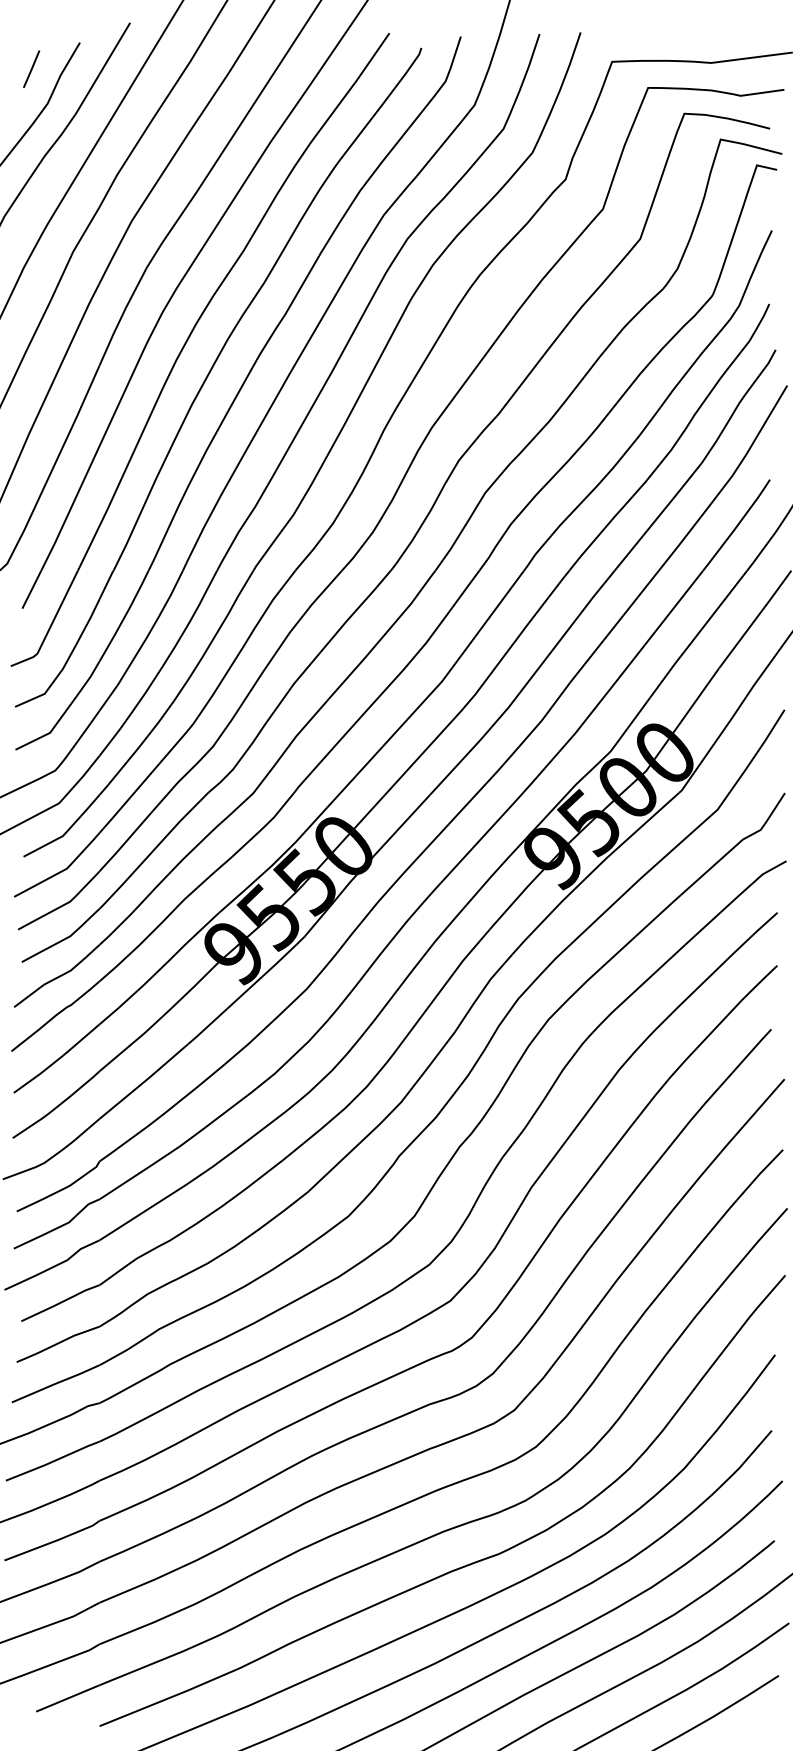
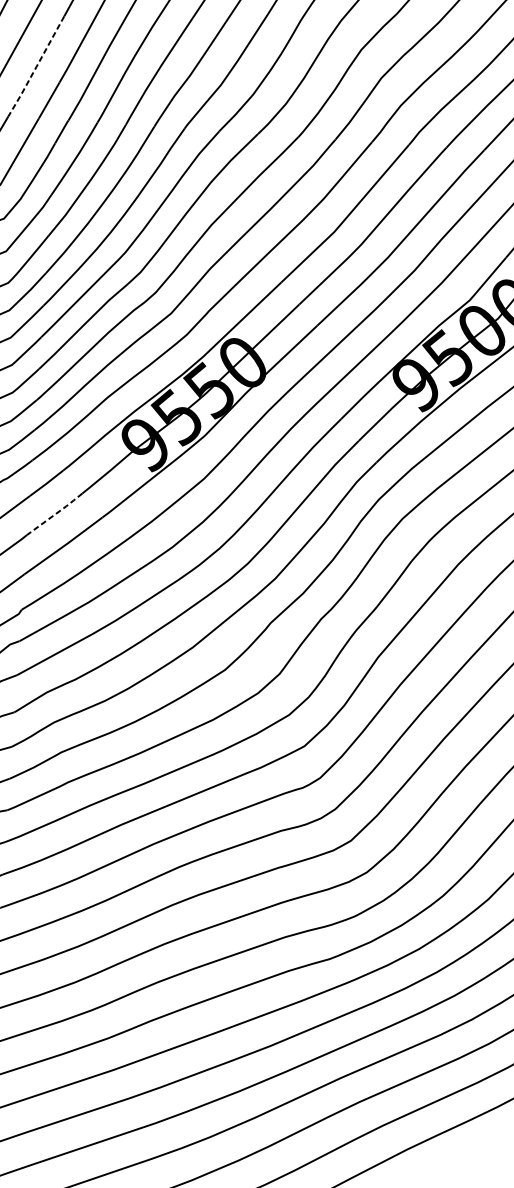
line: (70, 509) -> (36, 67), solid -> dashed
line: (132, 1043) -> (56, 513), solid -> dashed

